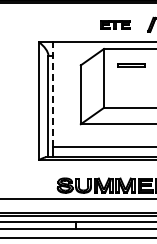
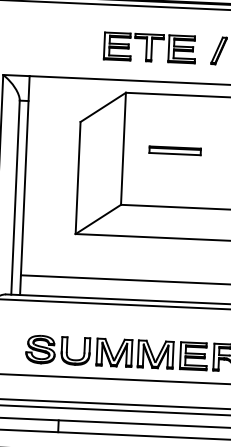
part: (115, 24) -> (149, 47), size x1.67
line: (131, 64) -> (175, 149), moved
line: (53, 94) -> (26, 175), dashed -> solid

